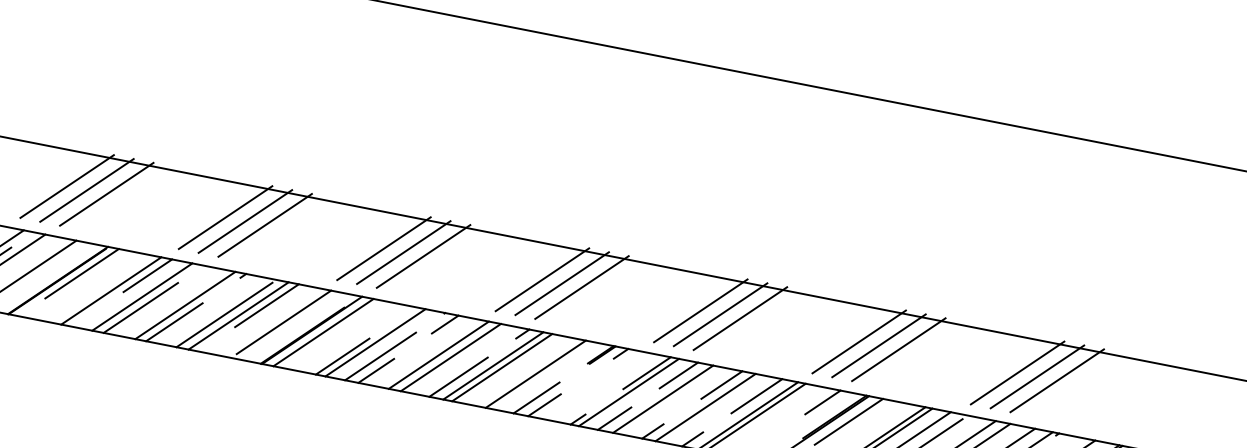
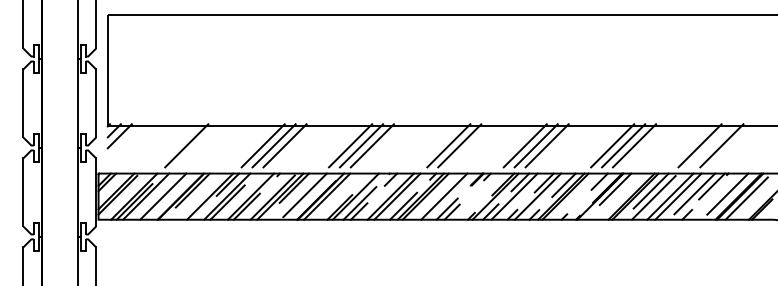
line: (66, 185) -> (175, 145), removed
line: (106, 193) -> (197, 145), removed
line: (541, 279) -> (437, 145), removed
line: (1036, 376) -> (710, 145), removed

